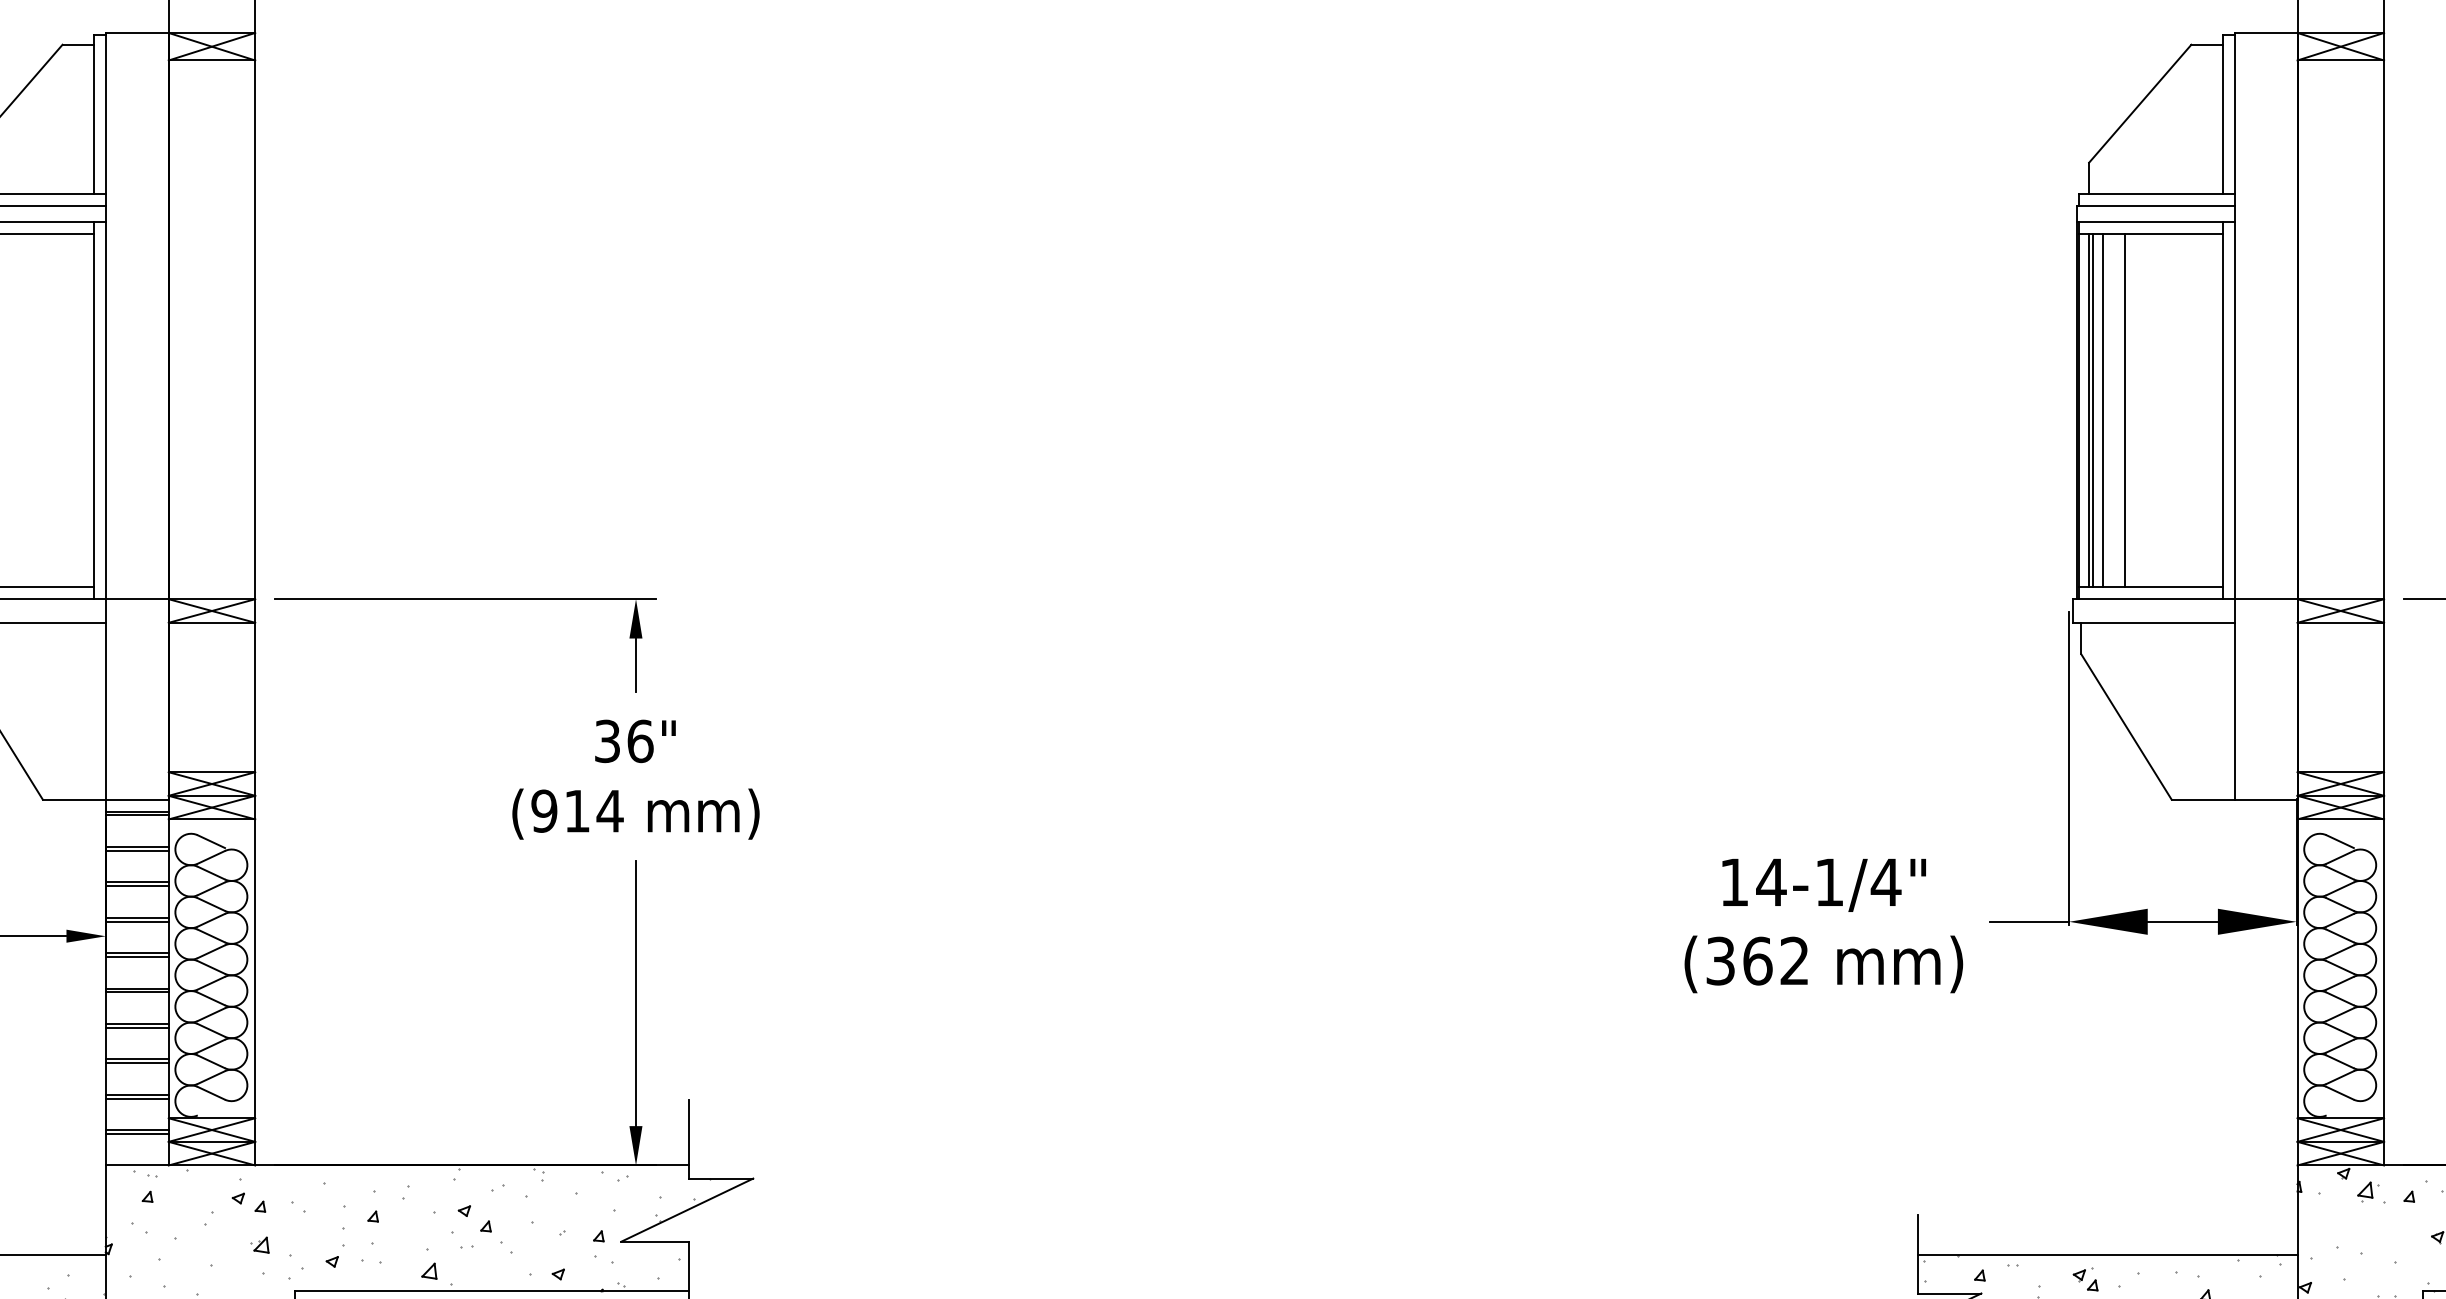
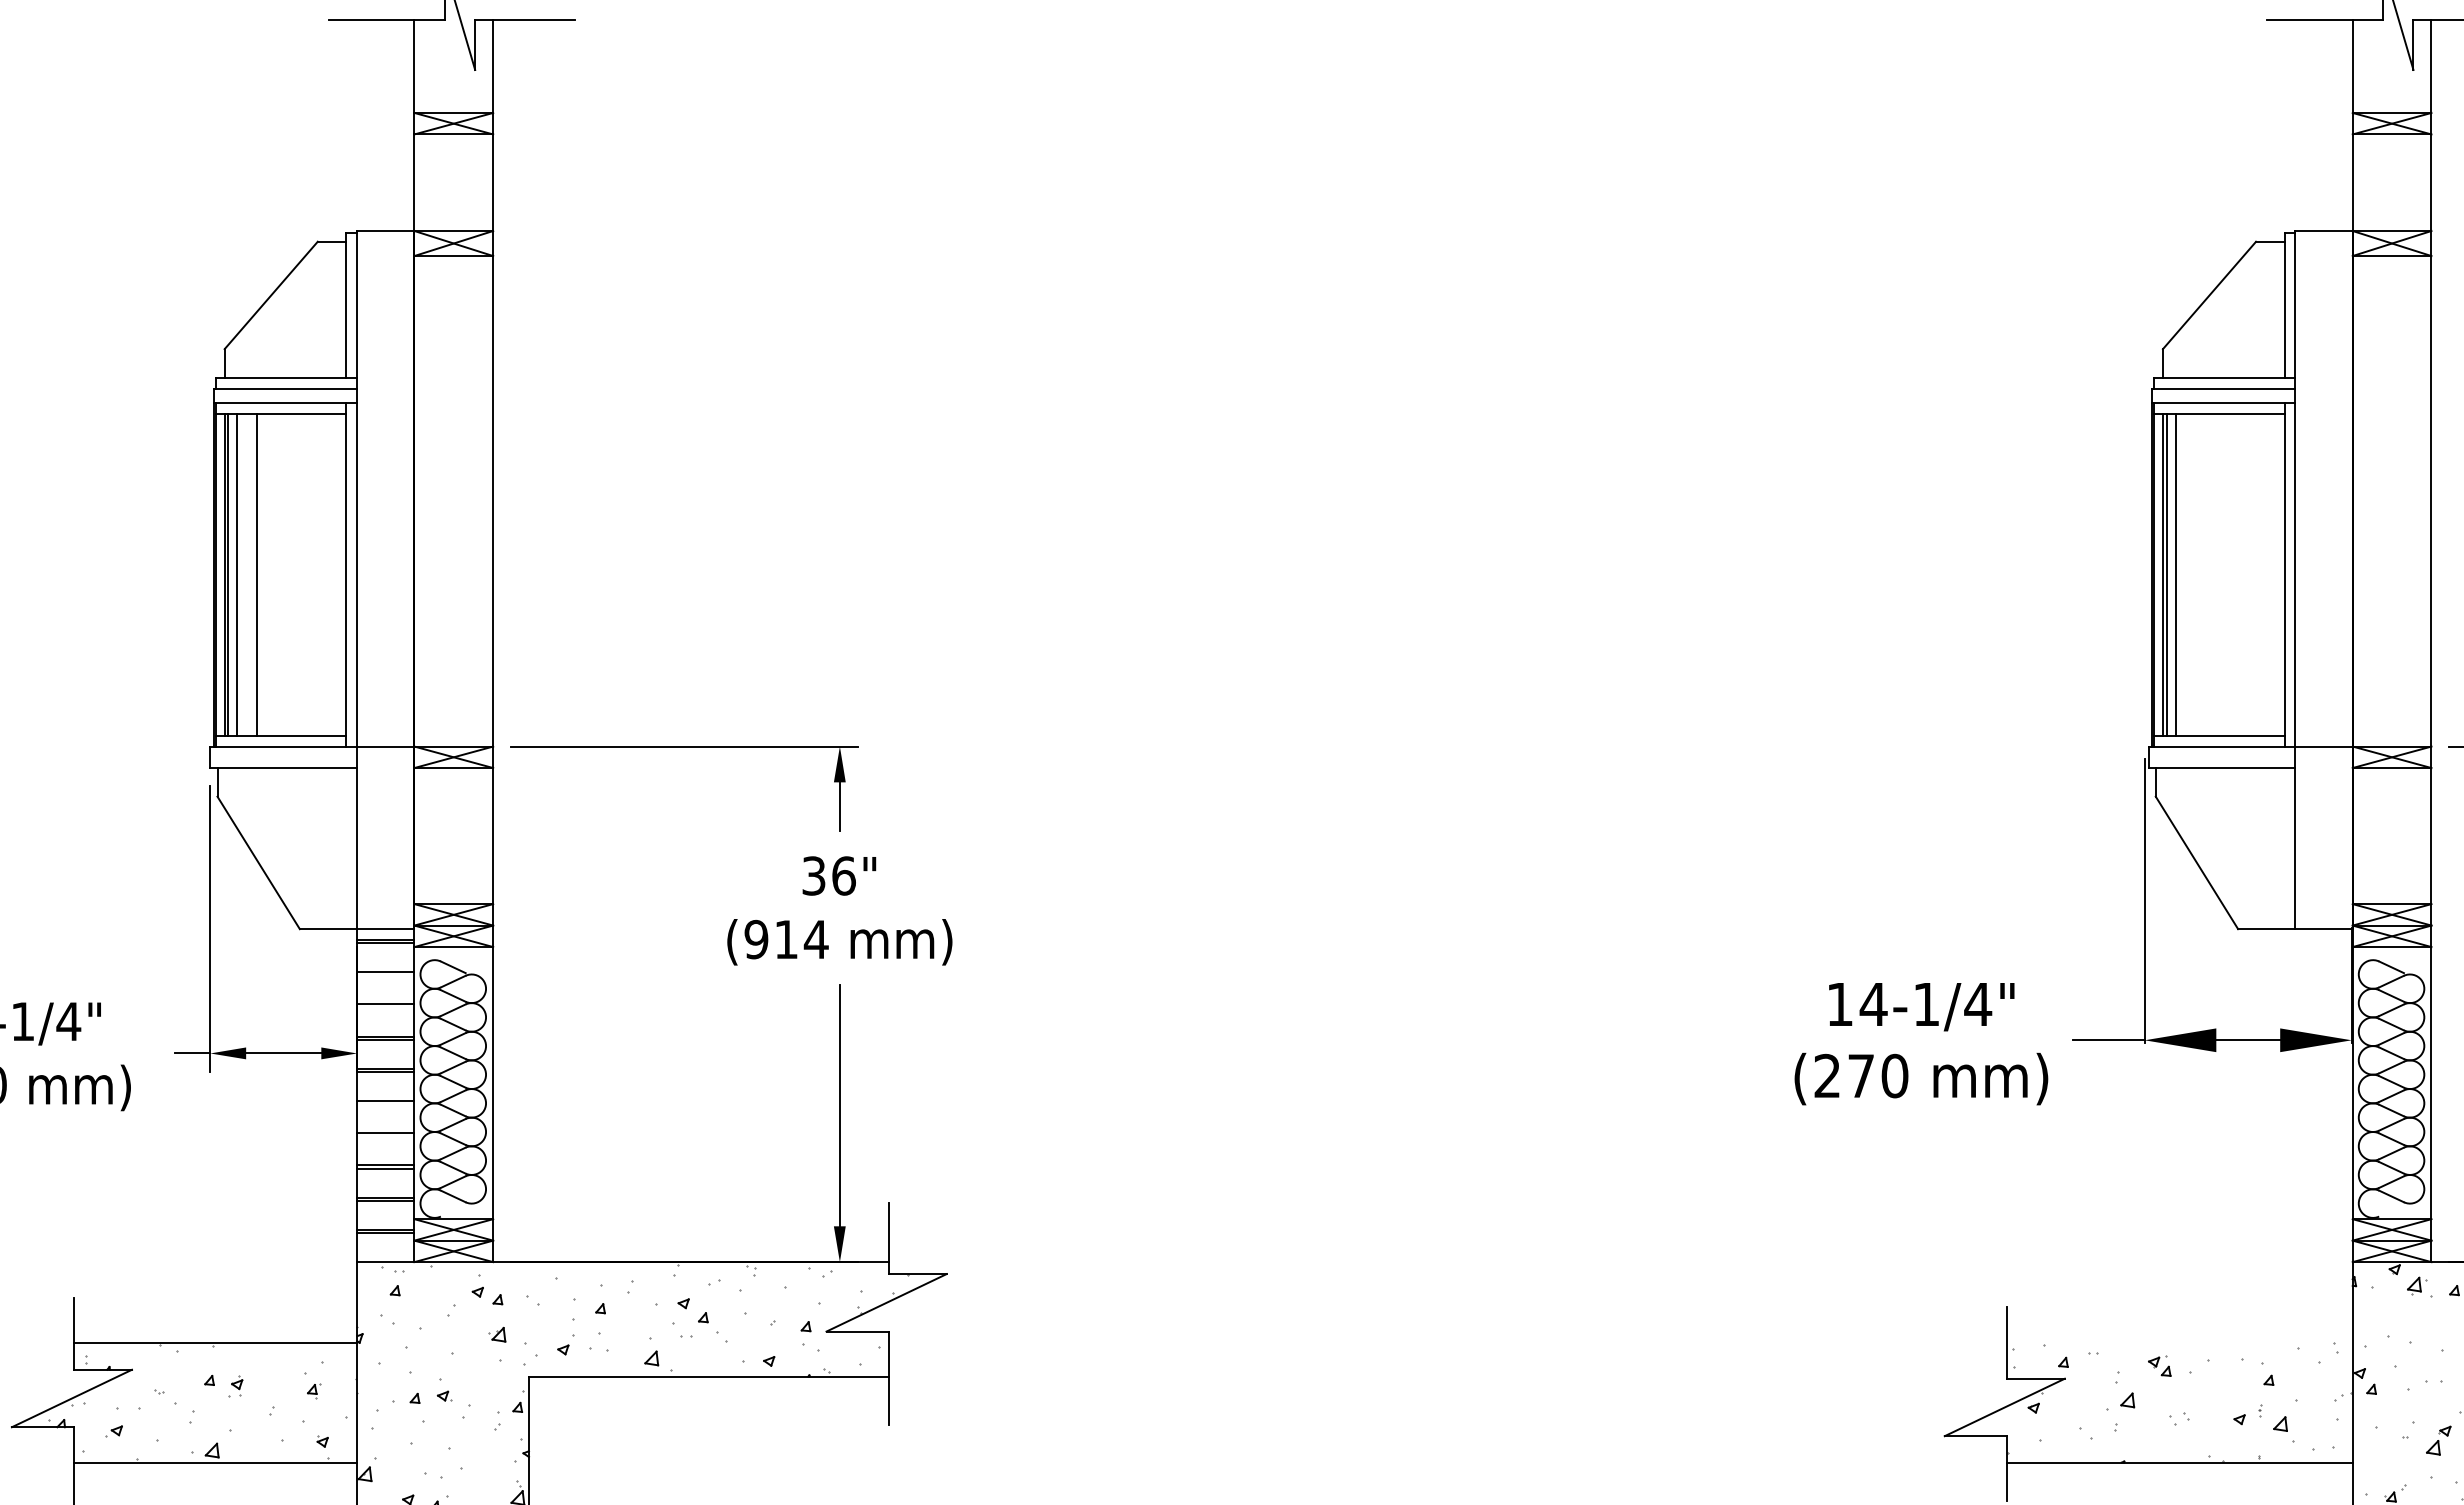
line: (2124, 410) -> (2195, 574), removed
line: (136, 850) -> (385, 975), removed
line: (136, 885) -> (385, 1007), removed
text: (1758, 960) -> (1861, 1075), (362 -> (270
line: (136, 992) -> (385, 1104), removed
line: (136, 1027) -> (385, 1136), removed
line: (2107, 1254) -> (2179, 1343), removed

